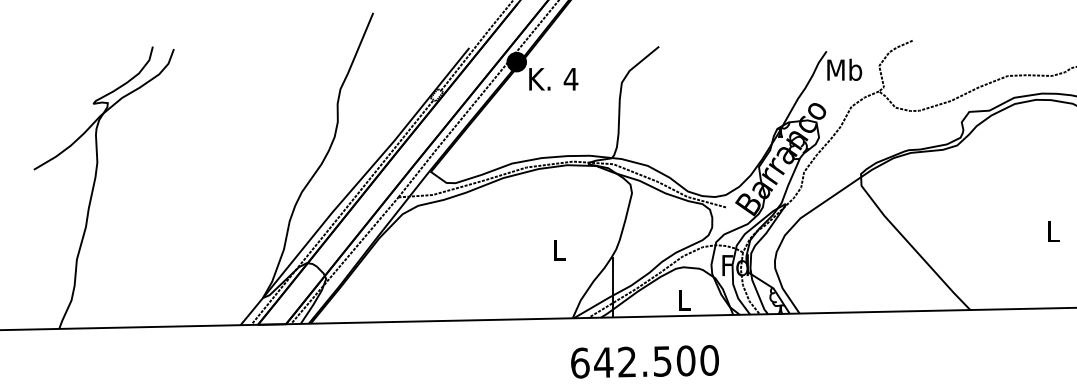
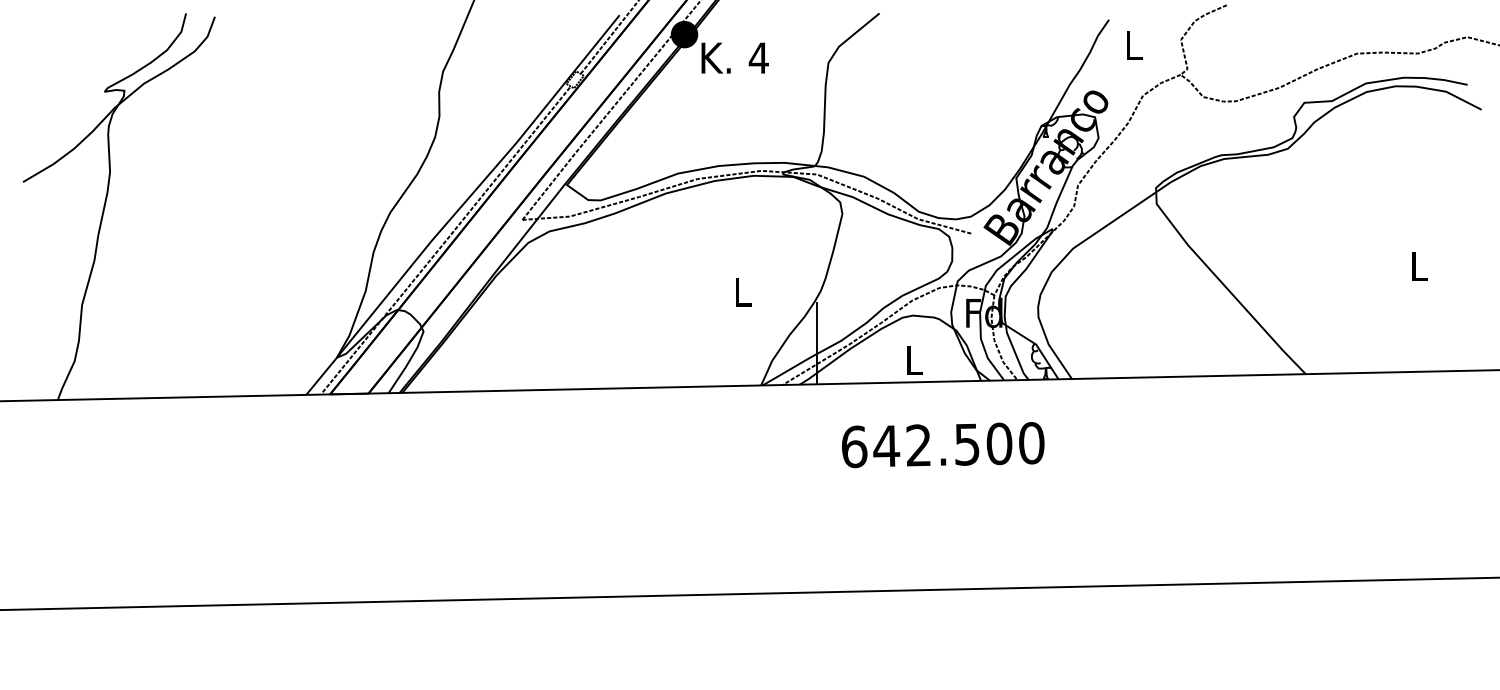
text: (844, 70) -> (1133, 45), Mb -> L
line: (345, 259) -> (449, 305), removed
text: (645, 362) -> (943, 445), moved

